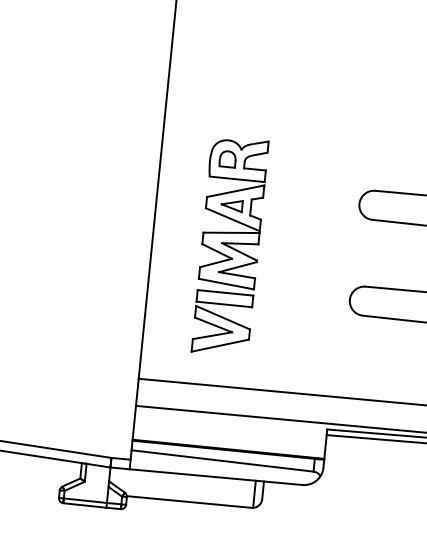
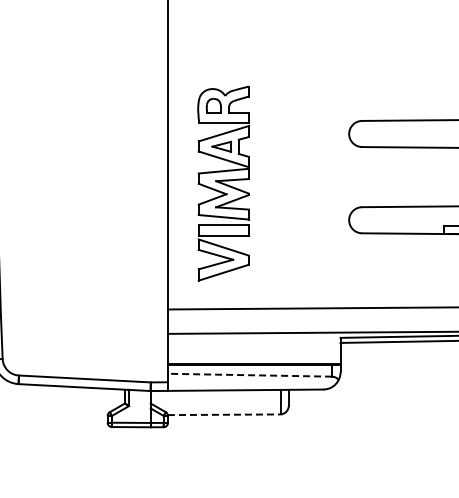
part: (229, 246) -> (223, 183), moved
line: (221, 461) -> (249, 375), solid -> dashed
line: (189, 501) -> (224, 414), solid -> dashed

